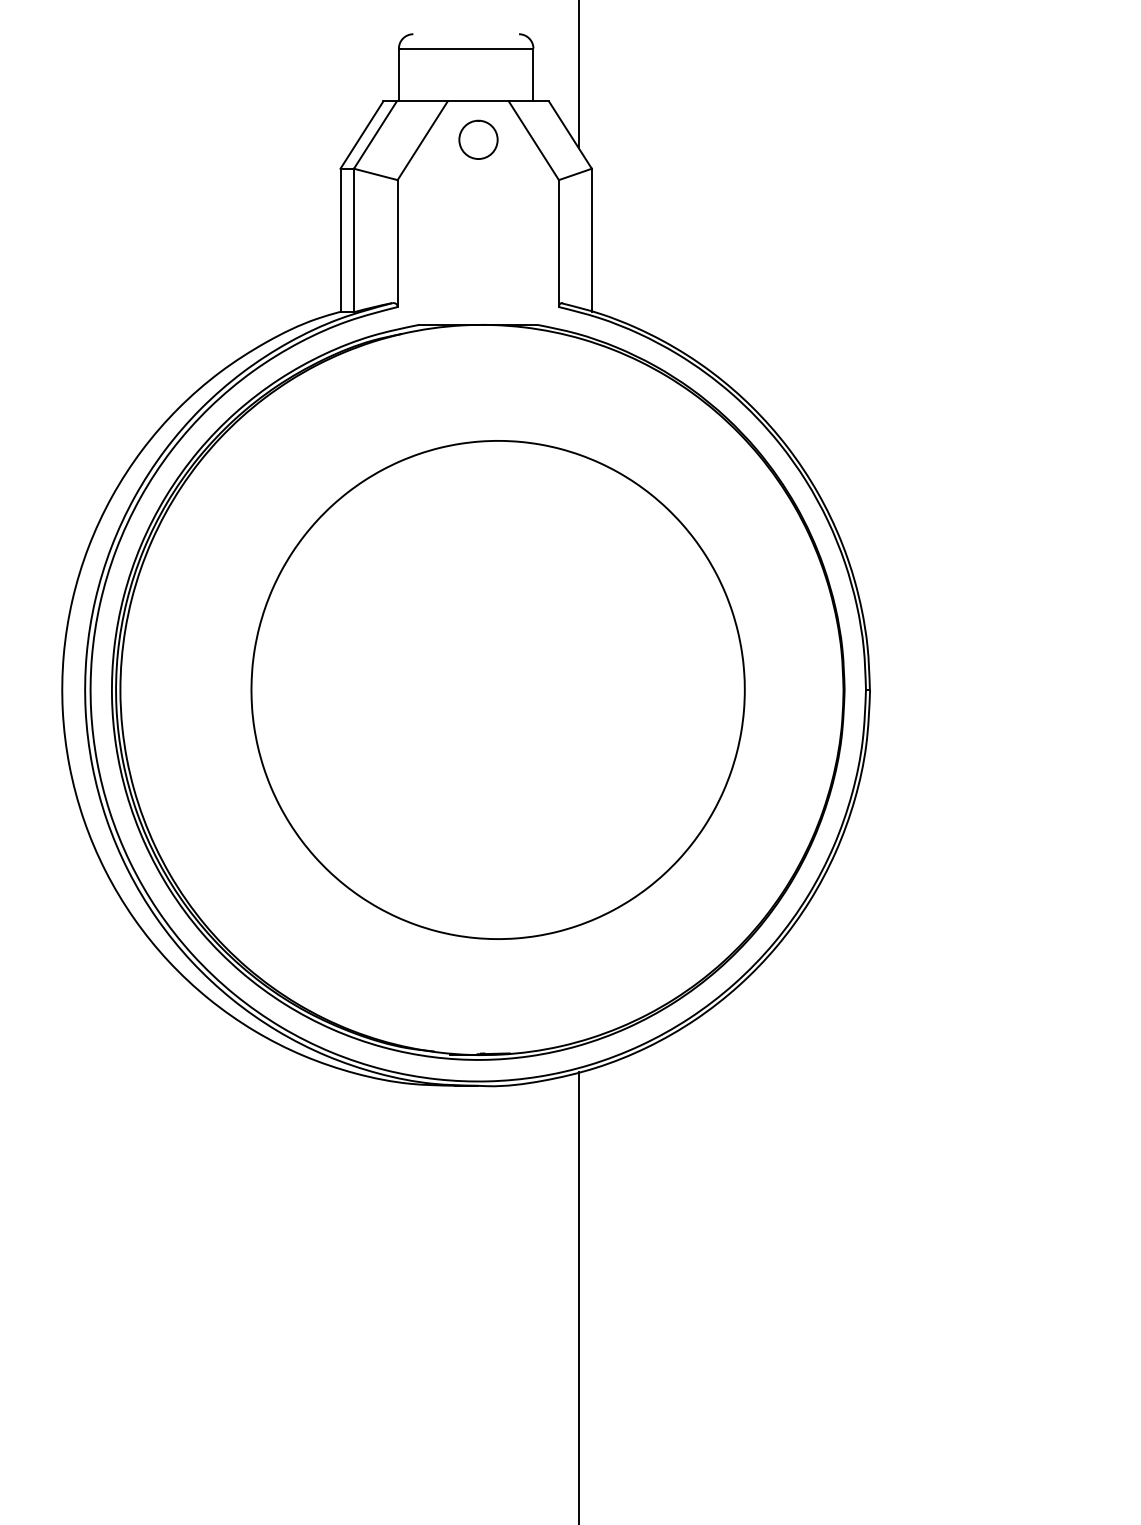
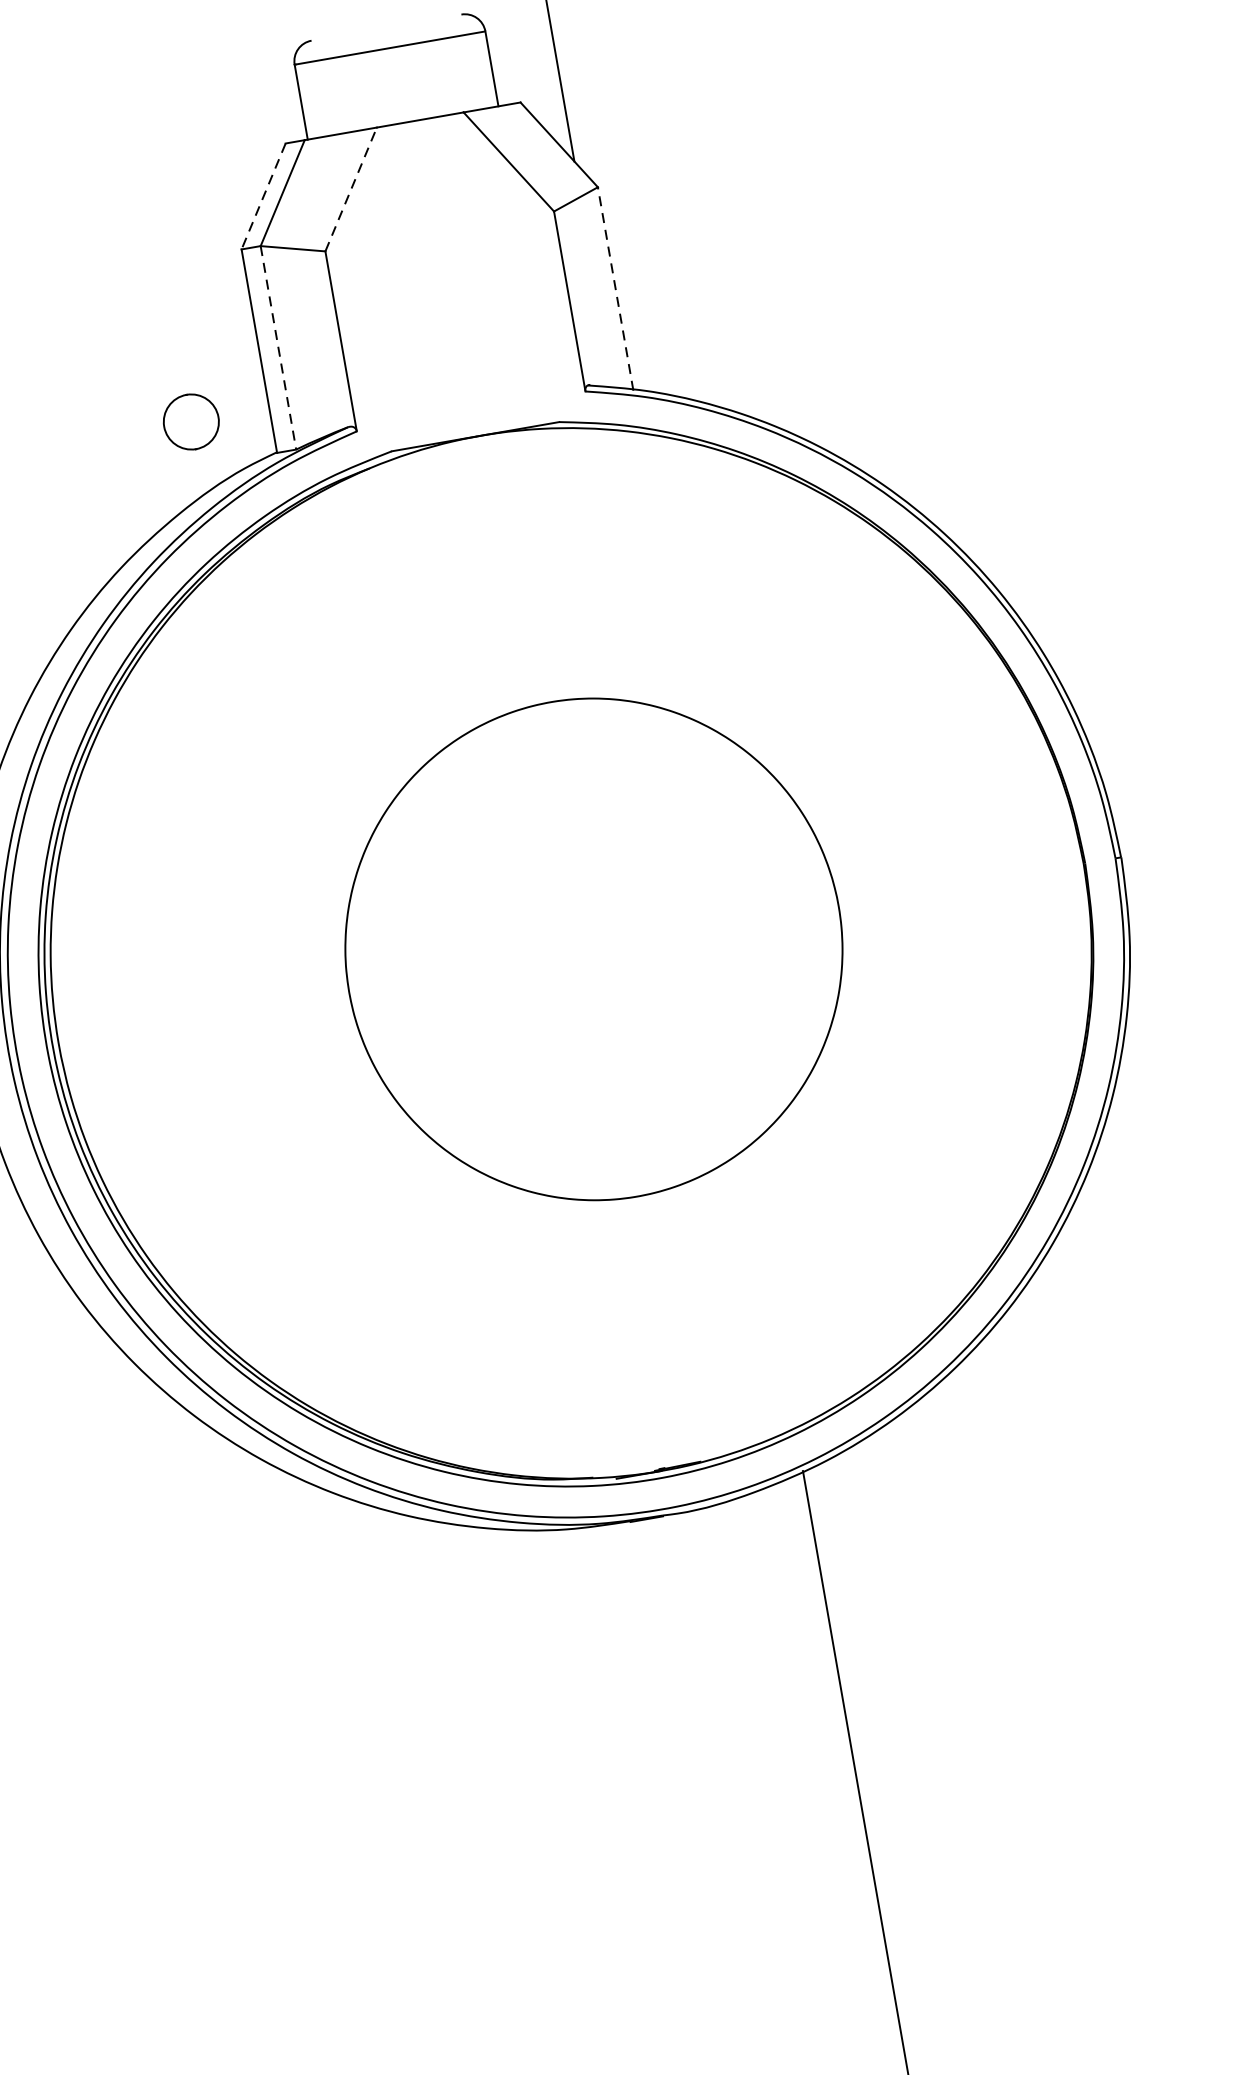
line: (361, 135) -> (263, 197), solid -> dashed
circle: (478, 139) -> (191, 421), moved
line: (422, 140) -> (350, 189), solid -> dashed
line: (353, 240) -> (277, 347), solid -> dashed
line: (591, 240) -> (615, 289), solid -> dashed
part: (497, 689) -> (592, 948), size x0.7

